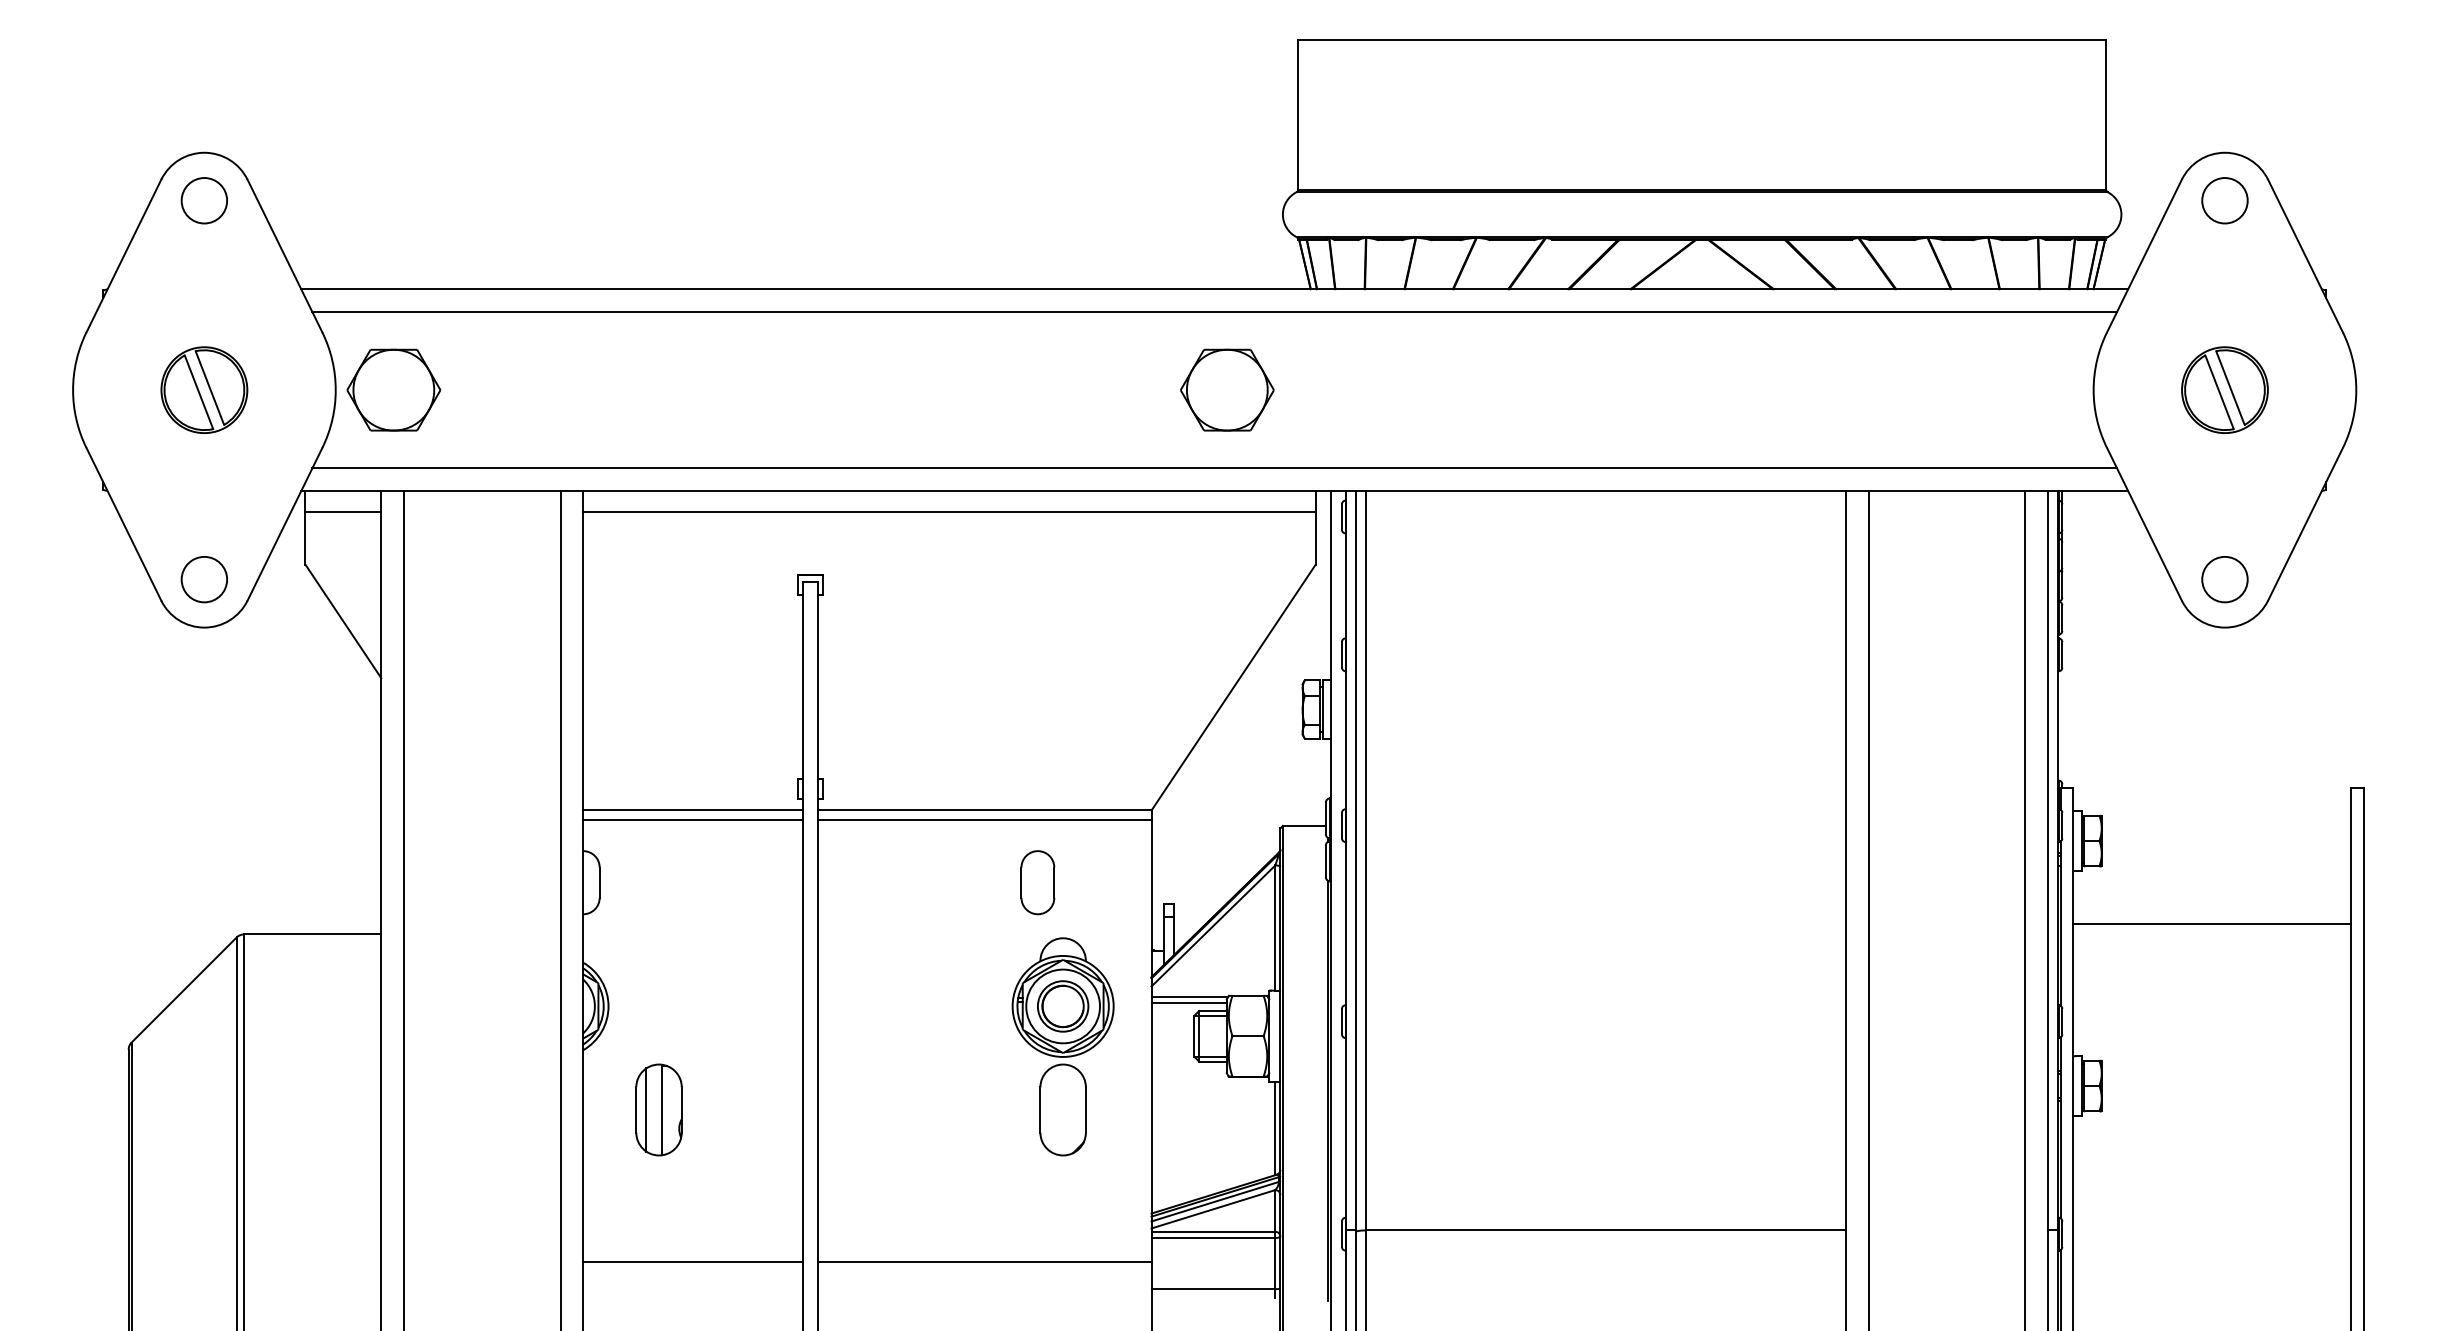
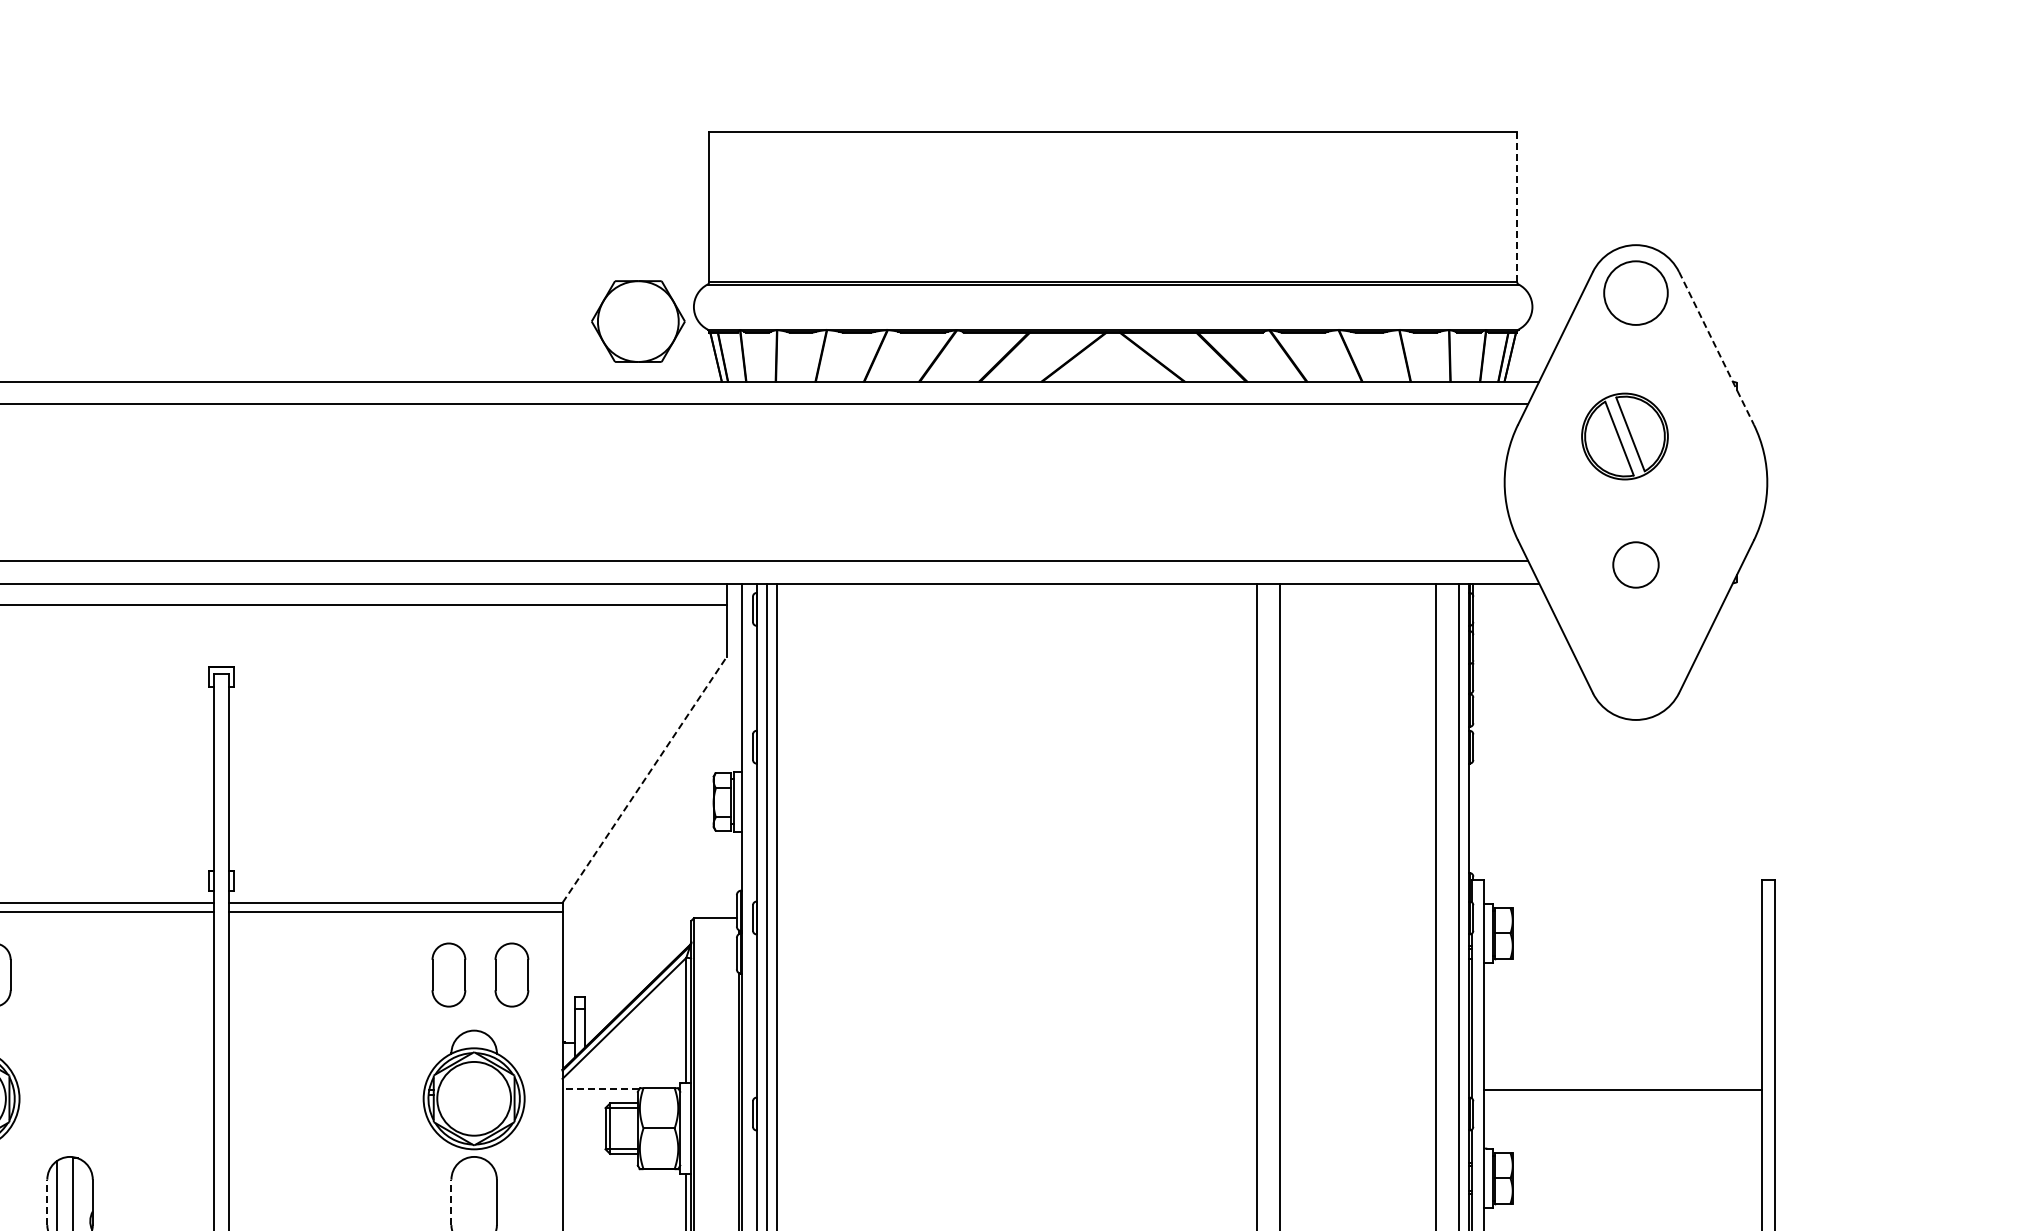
line: (2106, 114) -> (1517, 206), solid -> dashed
circle: (2224, 200) -> (1635, 292), size x1.4
line: (2305, 256) -> (1716, 348), solid -> dashed
part: (1227, 389) -> (638, 320), moved
part: (2224, 389) -> (1624, 435), moved
circle: (2224, 579) -> (1635, 564), moved
line: (1233, 687) -> (644, 779), solid -> dashed
part: (1100, 882) -> (511, 974), added
line: (2212, 924) -> (1623, 1089), moved
line: (1189, 996) -> (600, 1088), solid -> dashed
line: (1188, 1002) -> (599, 1094), removed
part: (1063, 1006) -> (474, 1098), removed
line: (636, 1110) -> (47, 1202), solid -> dashed
line: (1040, 1110) -> (451, 1202), solid -> dashed

